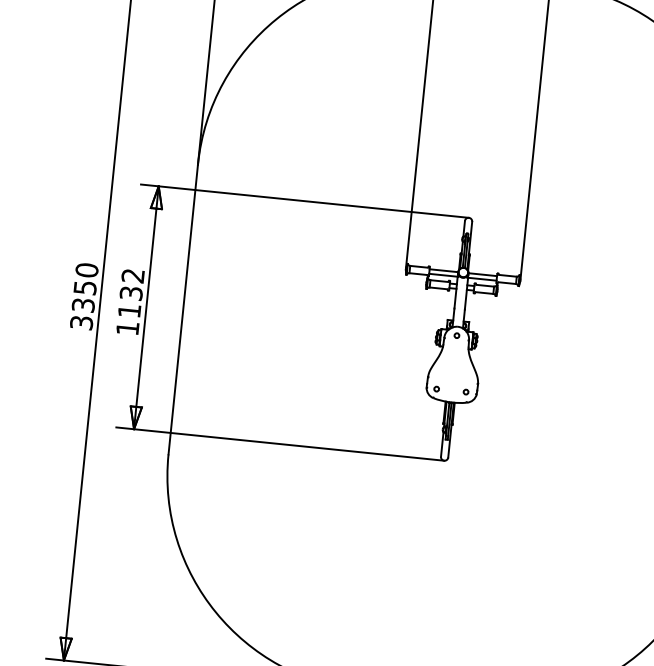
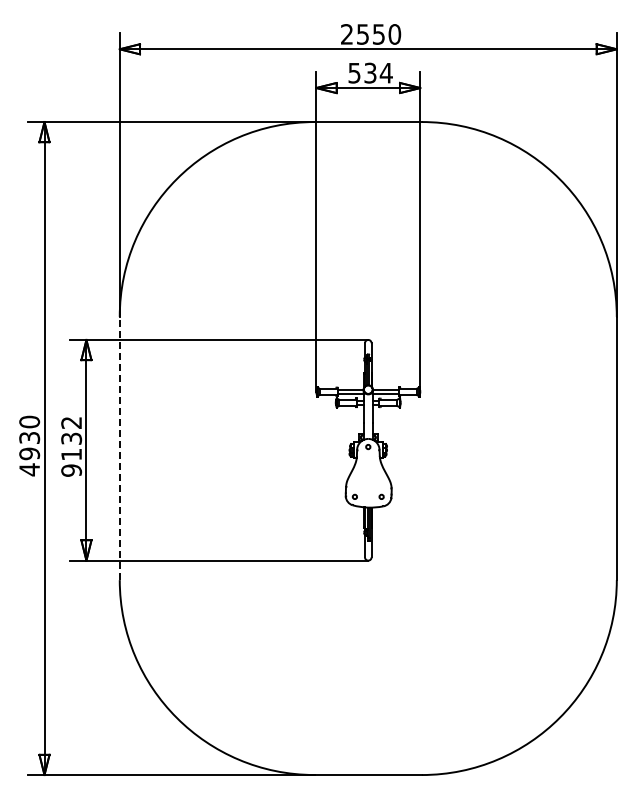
text: (83, 306) -> (29, 454), 3350 -> 4930
line: (182, 309) -> (119, 448), solid -> dashed
text: (127, 328) -> (71, 470), 1132 -> 9132

